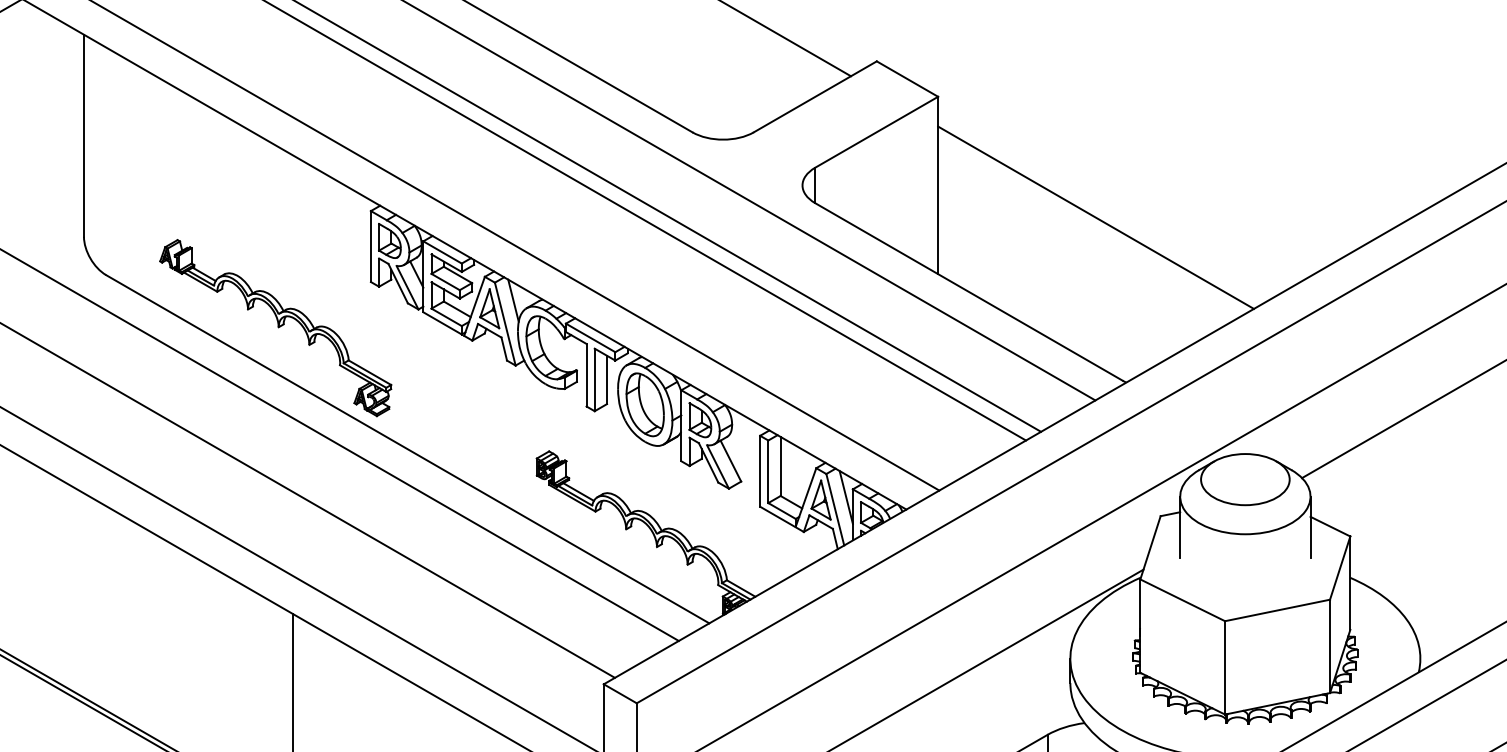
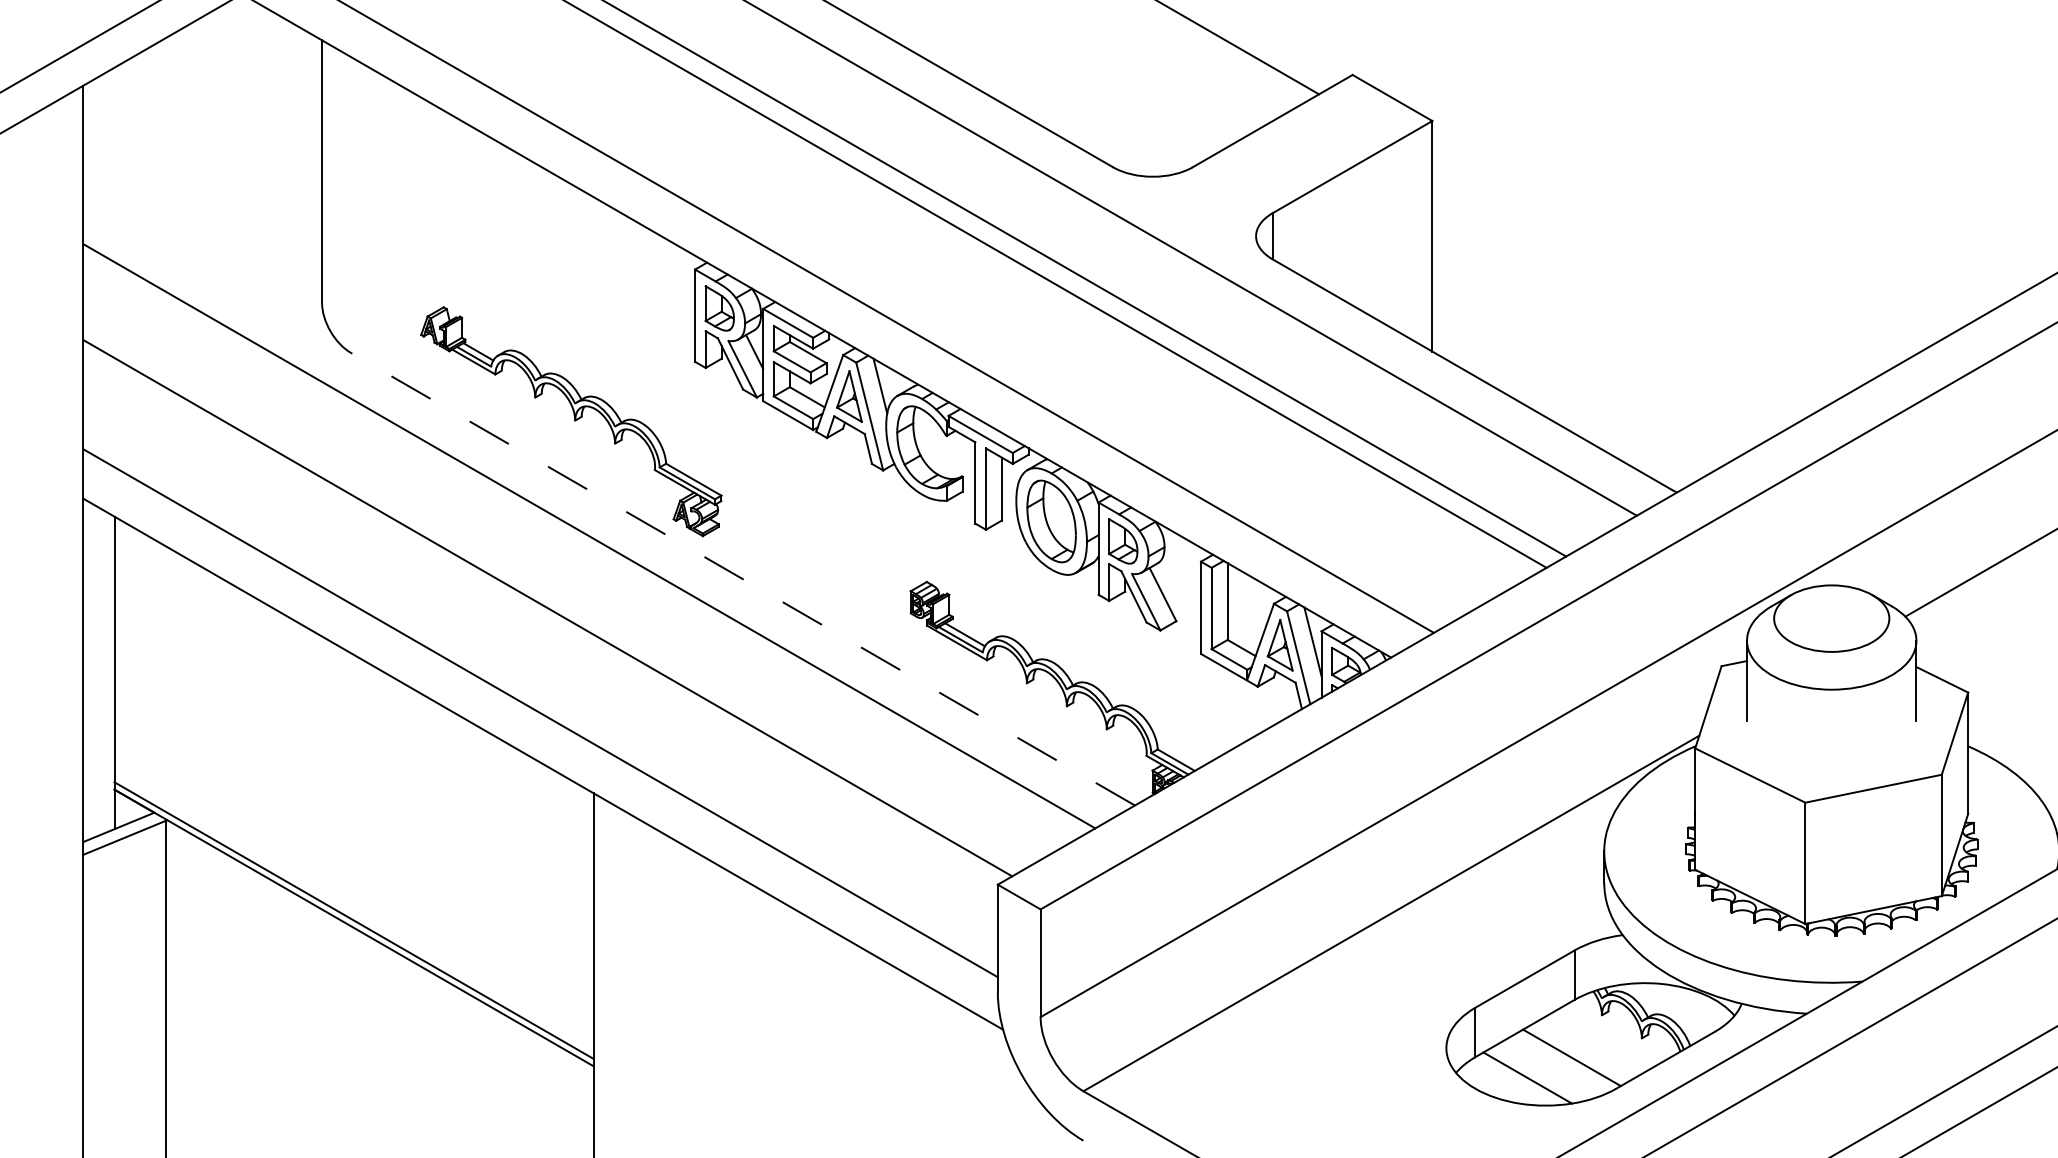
line: (1095, 217) -> (1637, 277), removed
line: (407, 449) -> (742, 579), solid -> dashed

